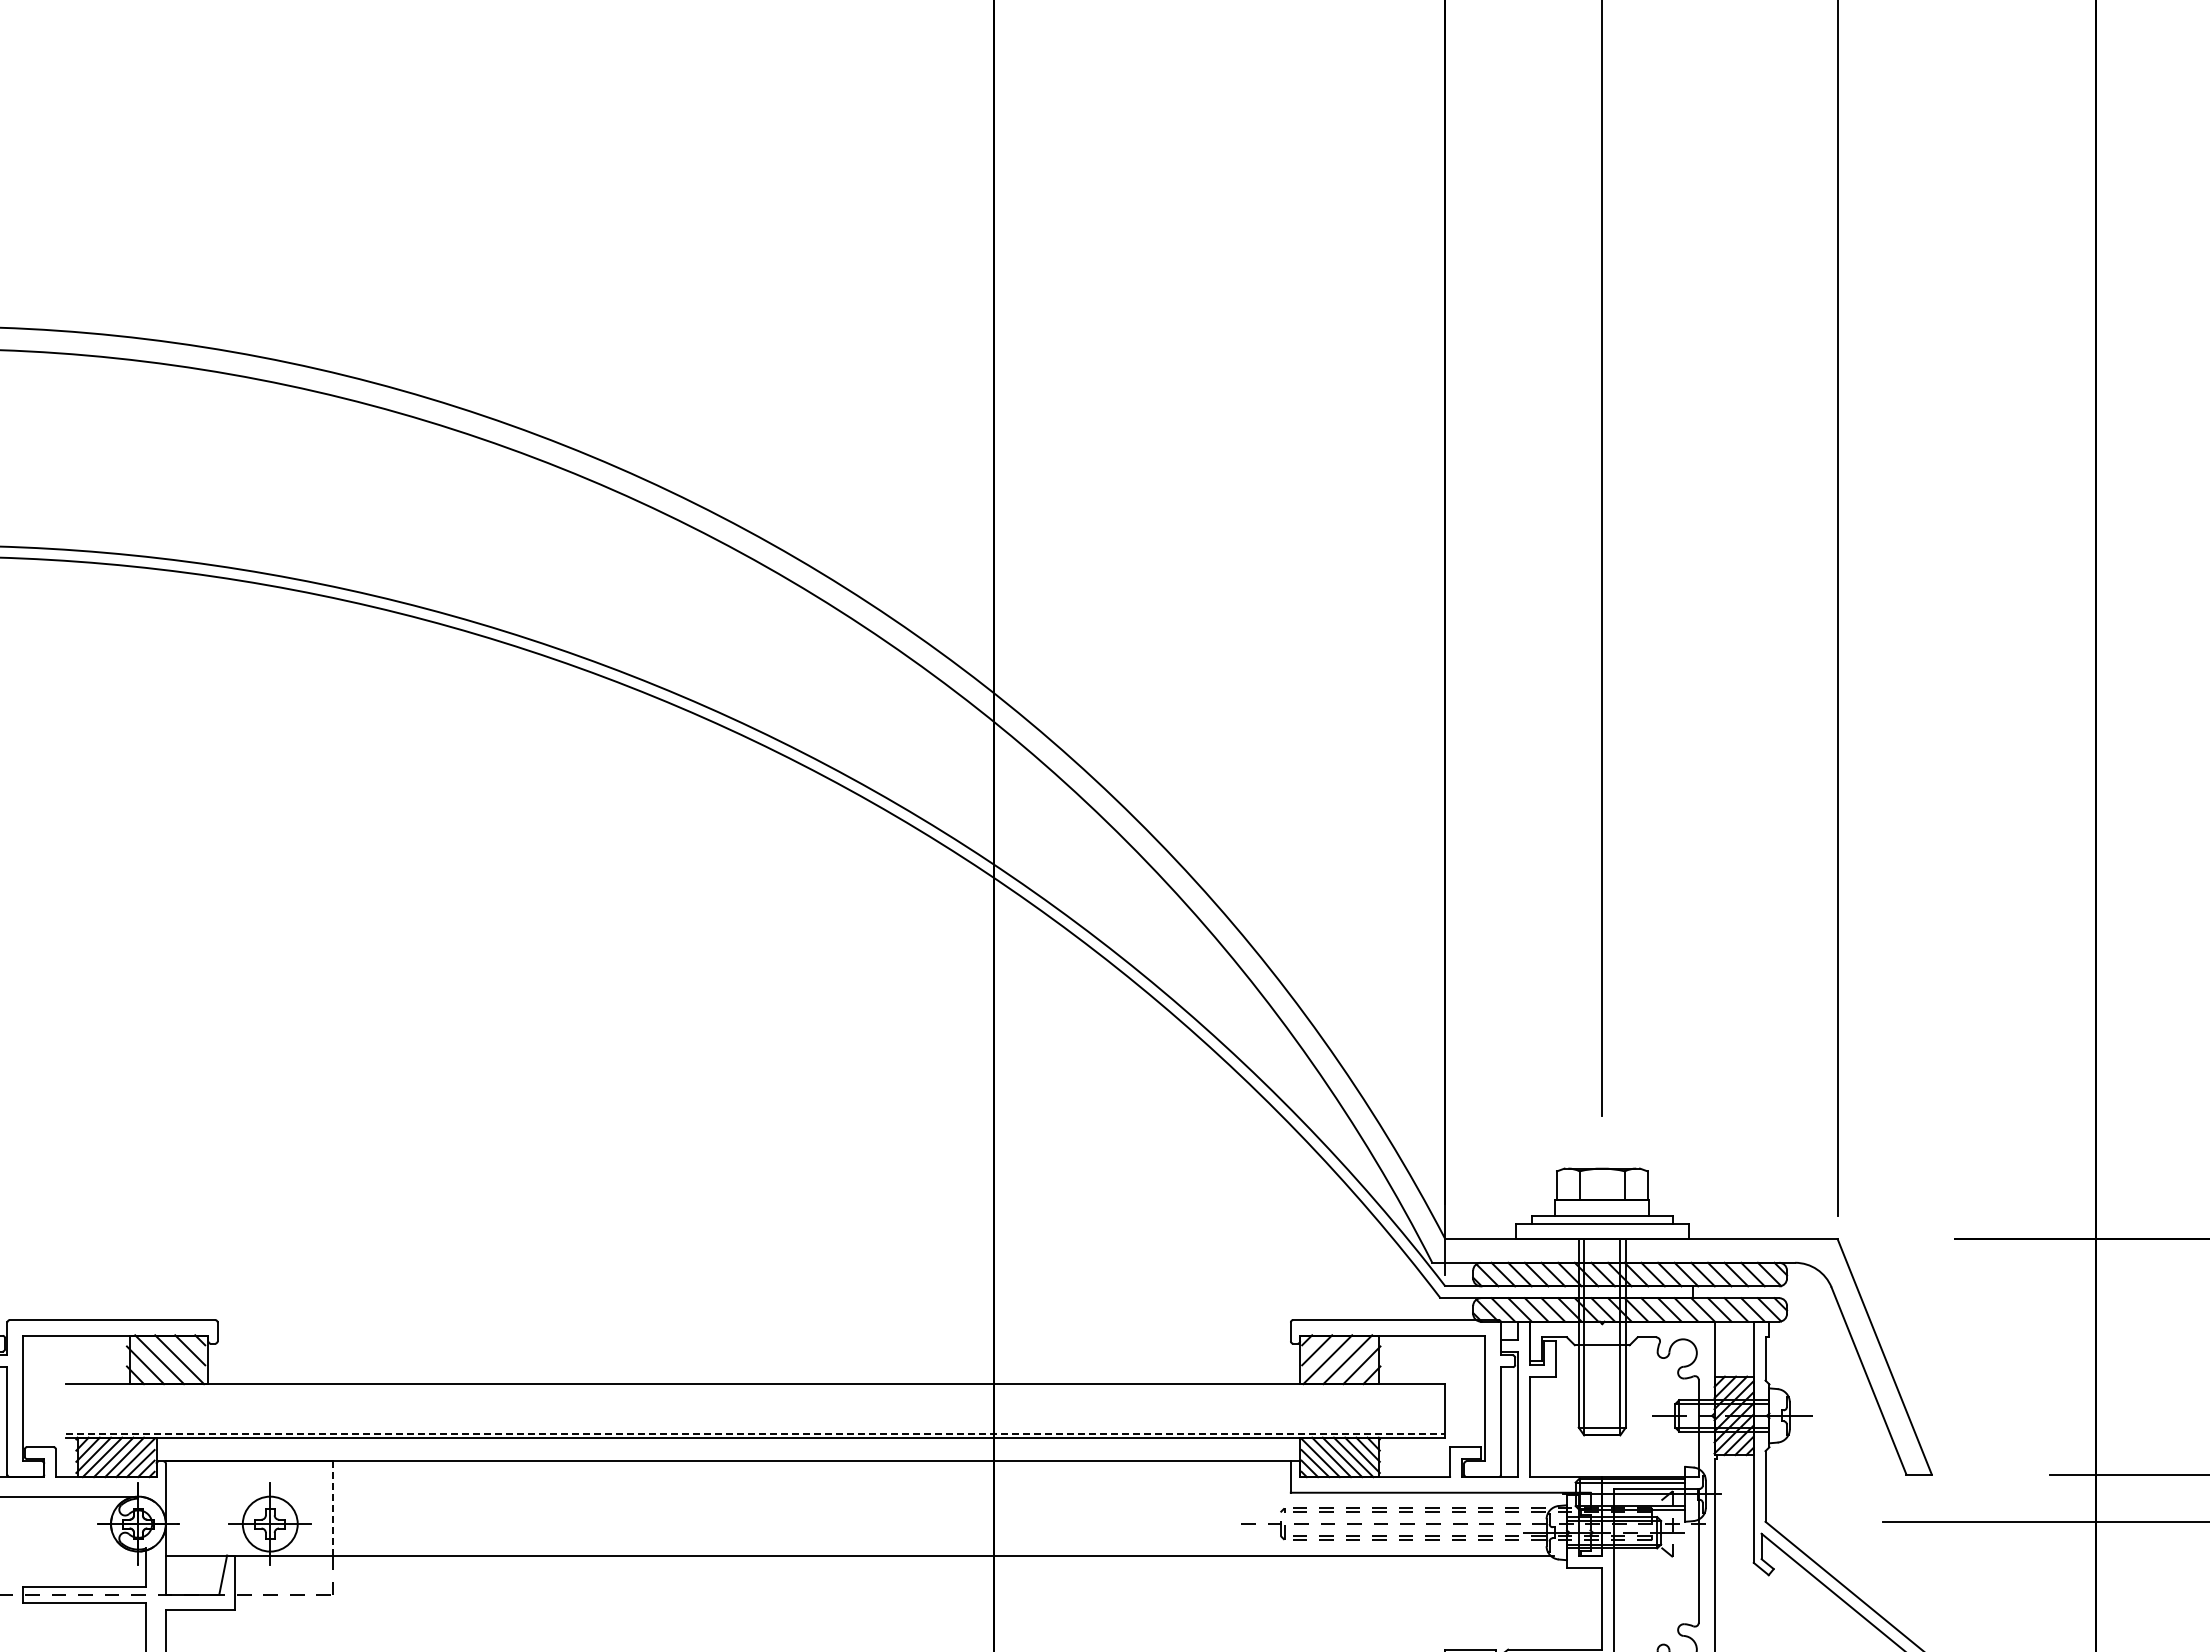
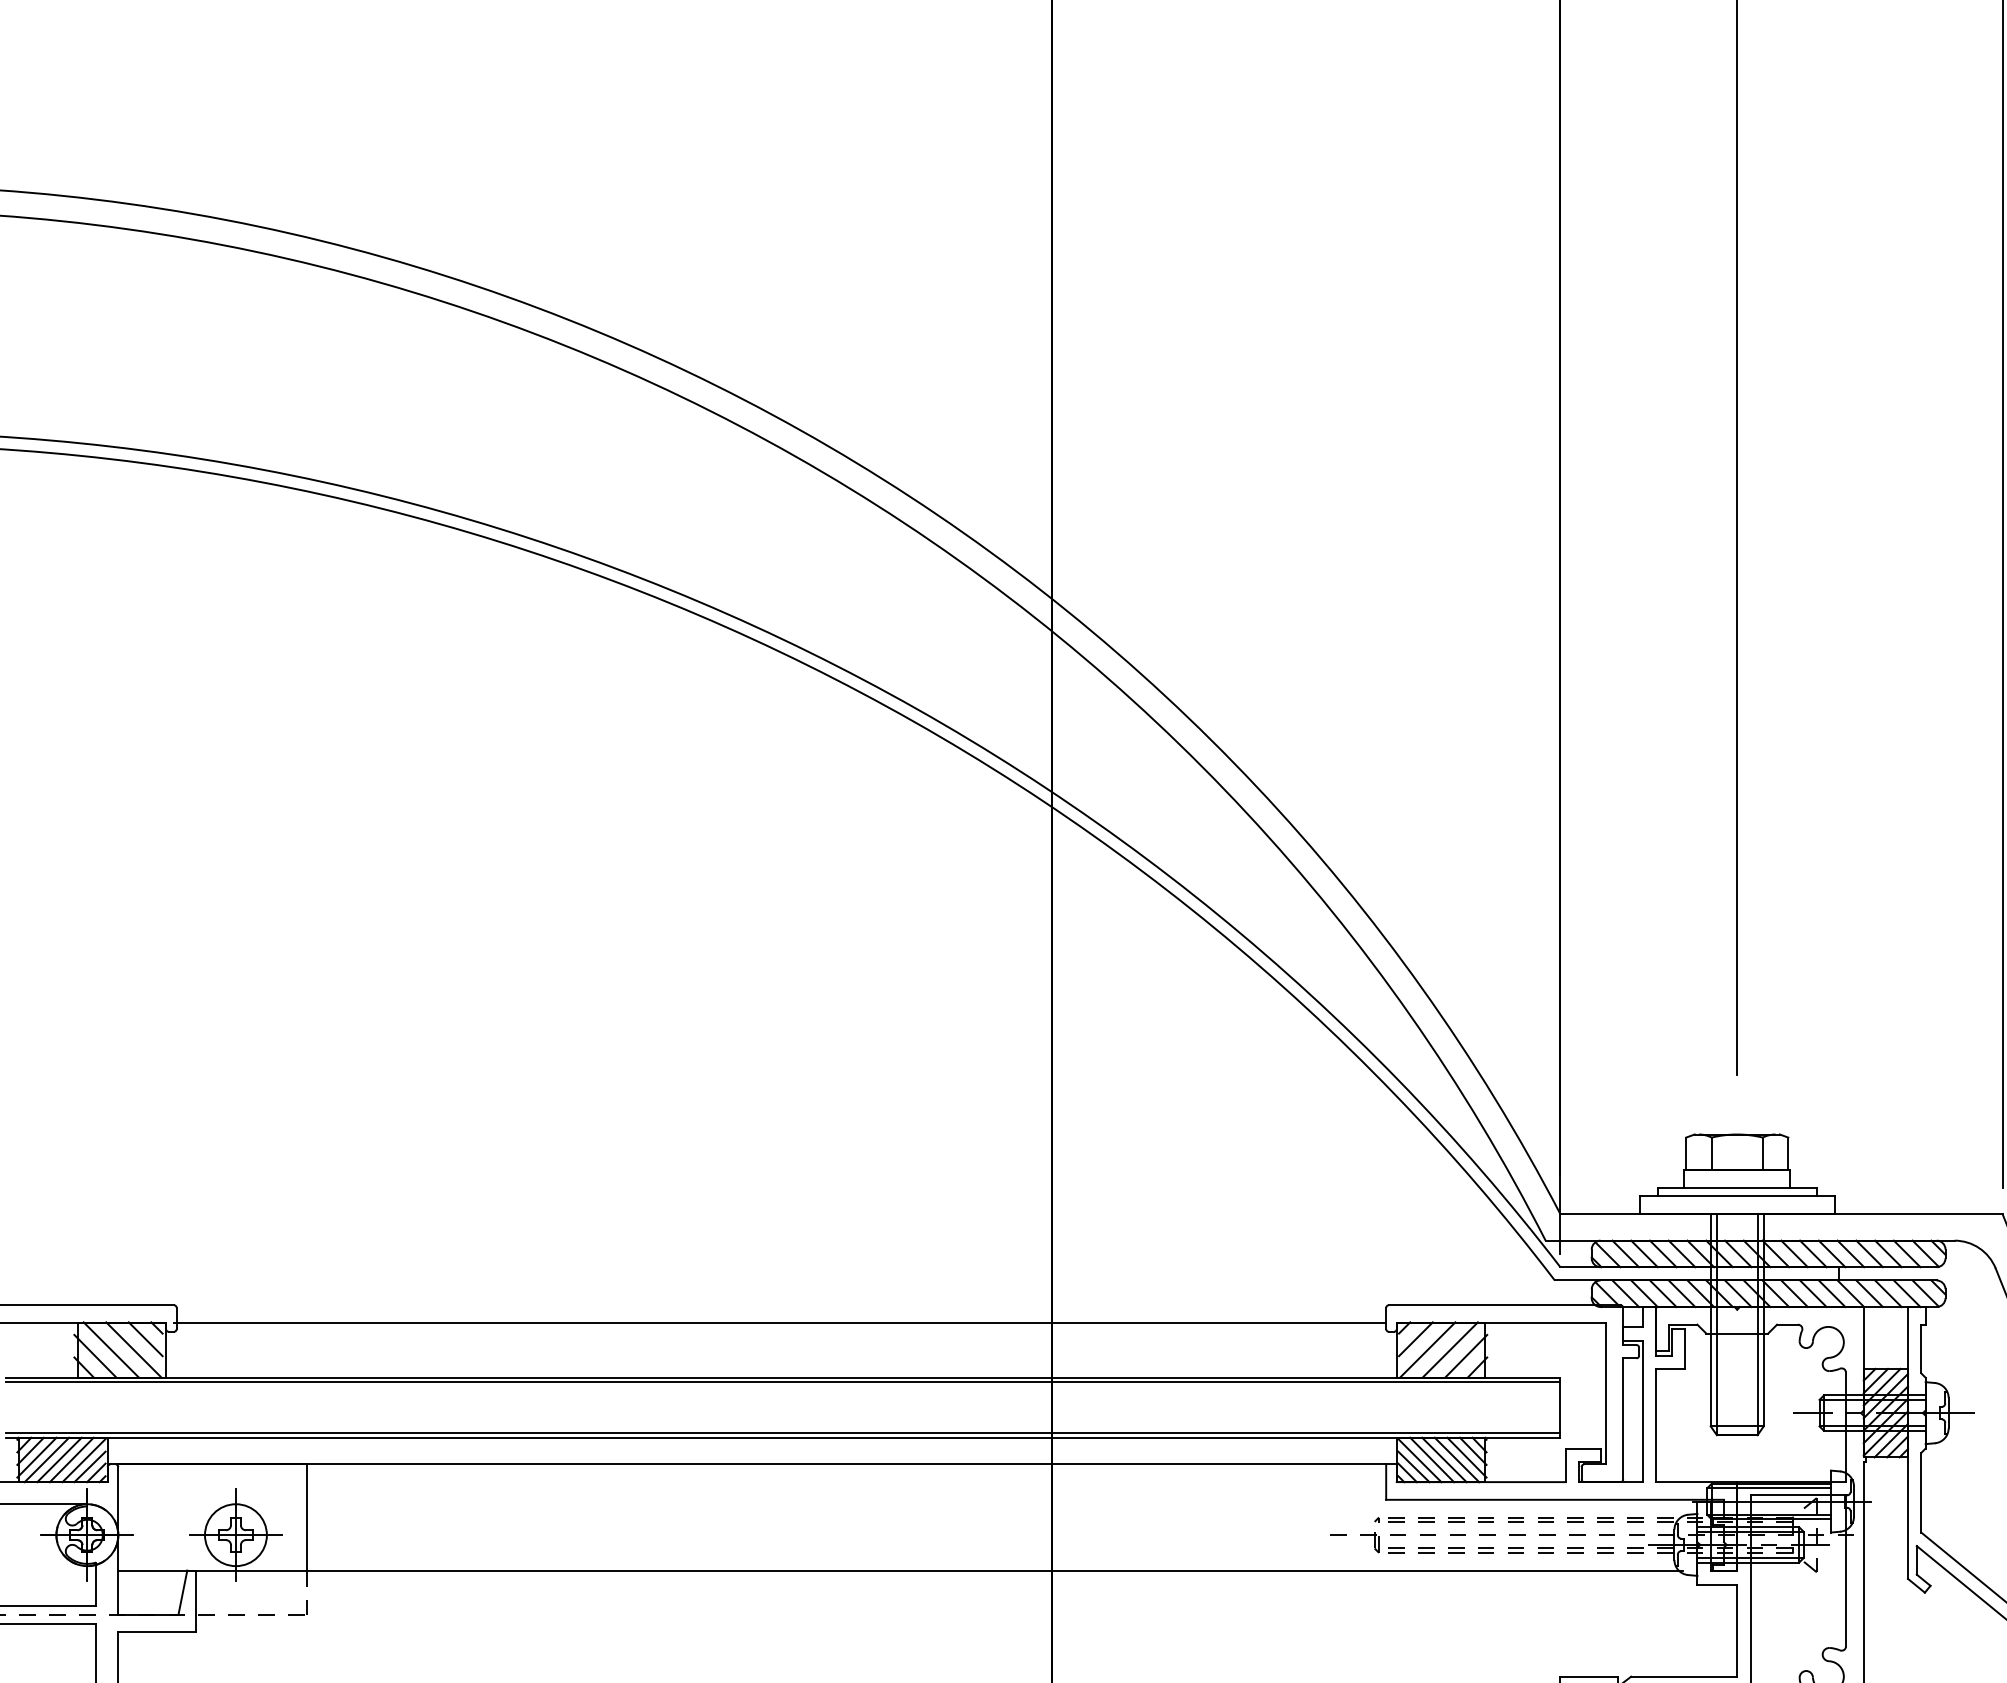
line: (752, 1335) -> (779, 1322), added
line: (755, 1388) -> (782, 1382), added
line: (755, 1433) -> (782, 1433), dashed -> solid
line: (333, 1508) -> (307, 1517), dashed -> solid

